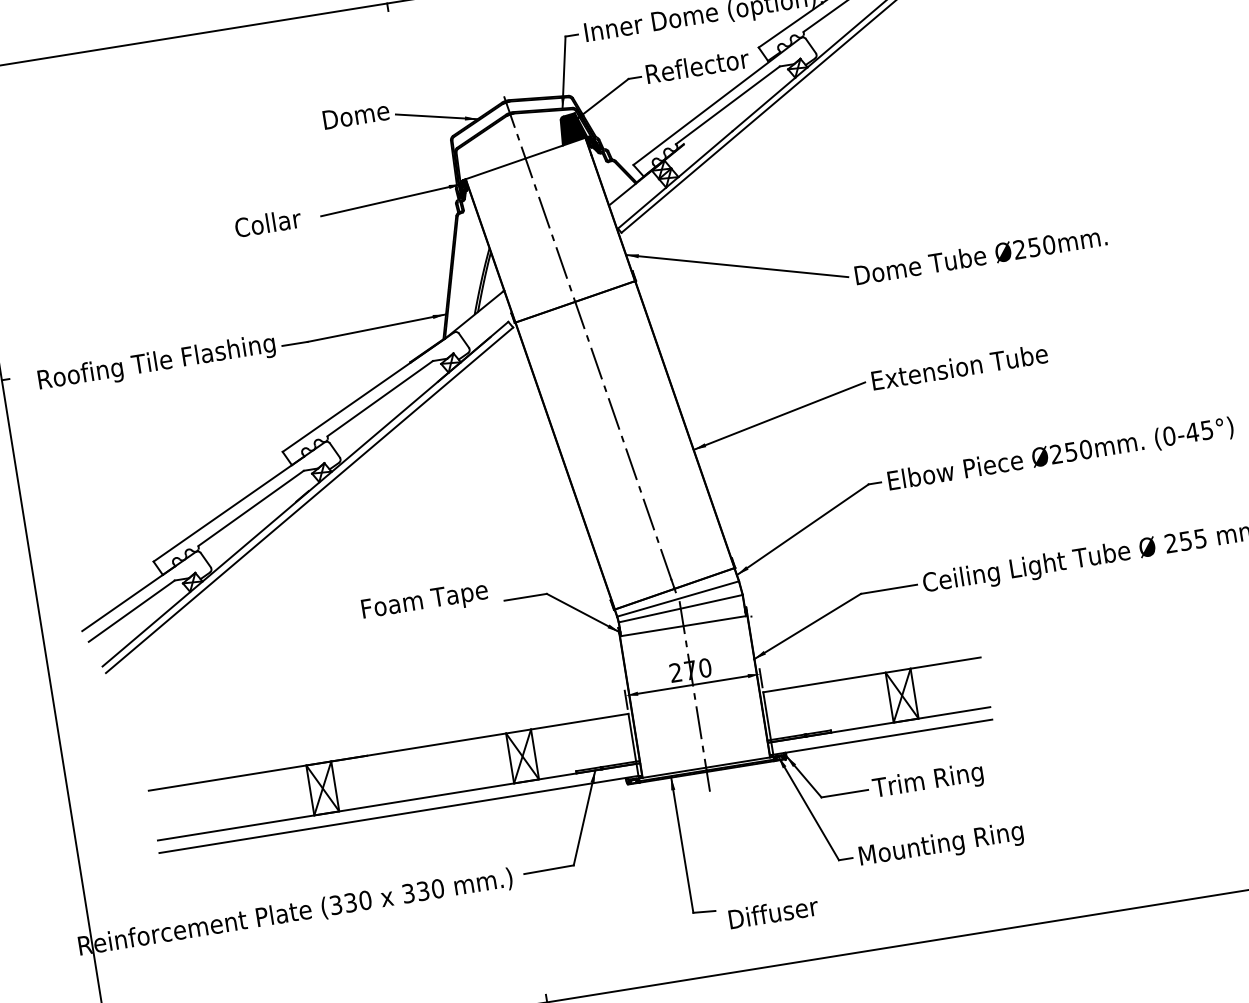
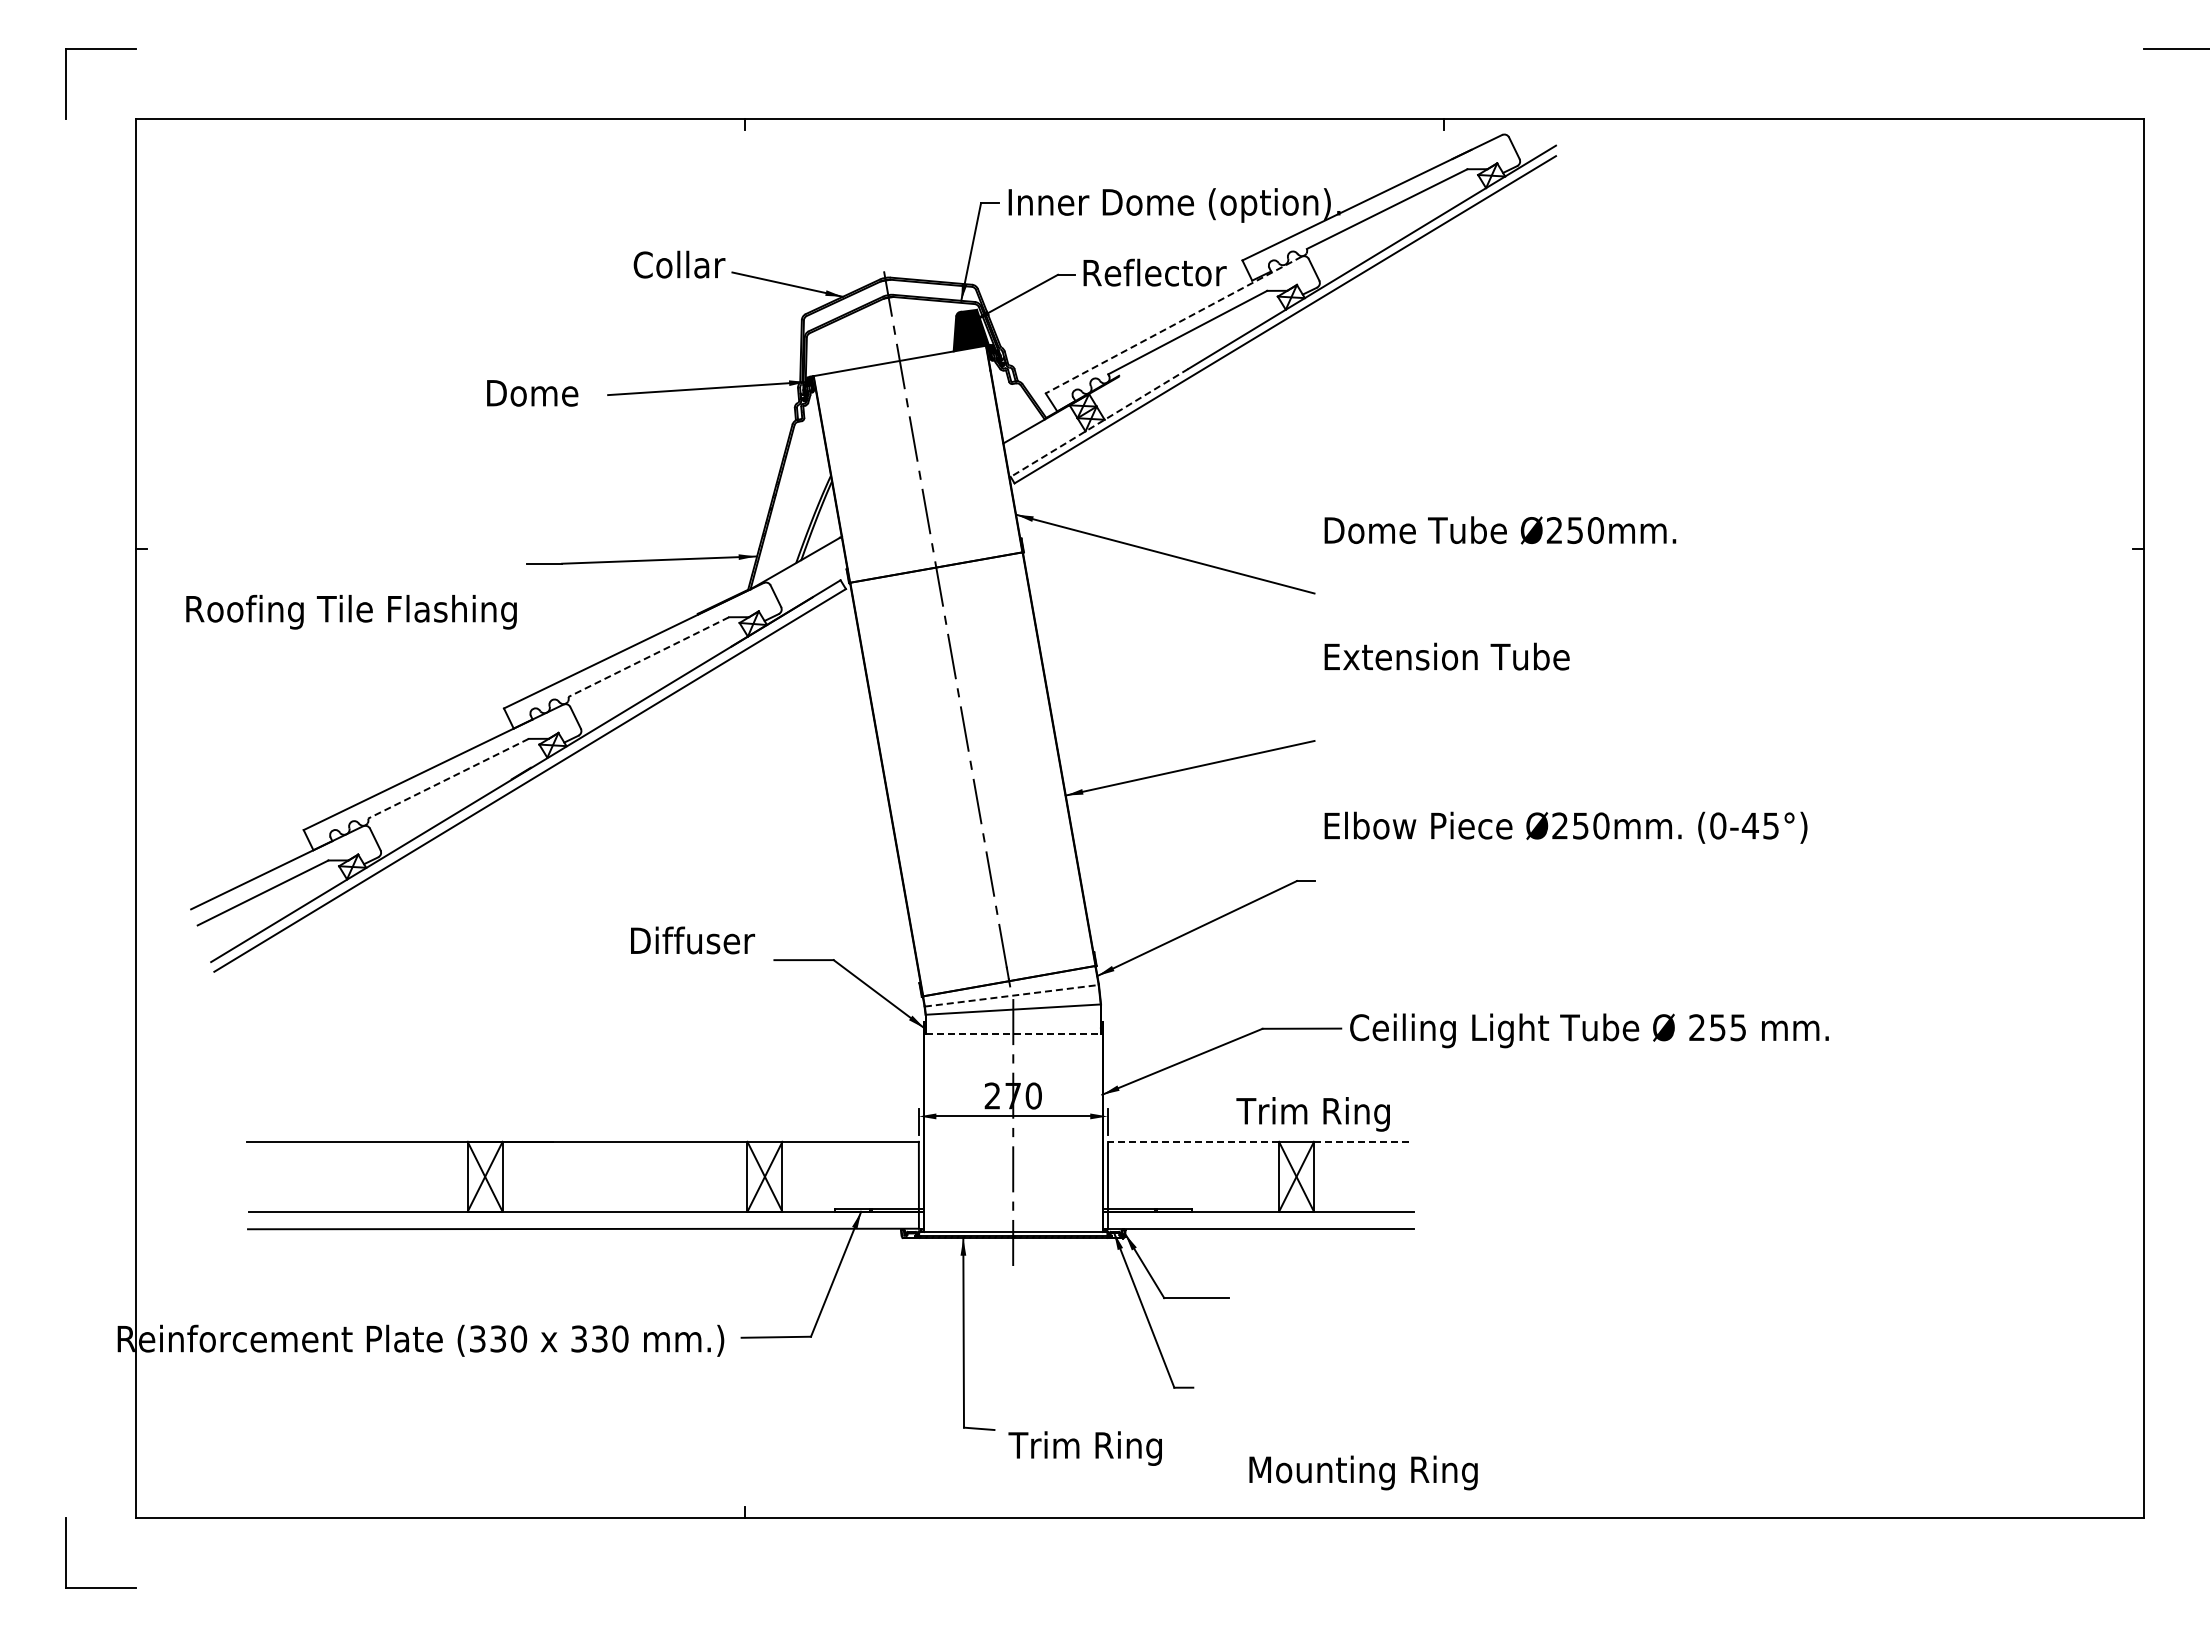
line: (716, 101) -> (1173, 325), solid -> dashed
text: (356, 114) -> (678, 264), Dome -> Collar
hatch: (640, 158) -> (1056, 385), removed
line: (675, 179) -> (1099, 422), solid -> dashed
text: (267, 222) -> (533, 392), Collar -> Dome
text: (981, 255) -> (1500, 530), moved
text: (156, 363) -> (351, 612), moved
text: (959, 366) -> (1446, 656), moved
line: (380, 398) -> (648, 657), solid -> dashed
text: (1060, 454) -> (1565, 827), moved
line: (251, 508) -> (448, 778), solid -> dashed
line: (677, 598) -> (1011, 995), solid -> dashed
text: (425, 601) -> (666, 943), Foam Tape -> Diffuser
line: (683, 626) -> (1013, 1034), solid -> dashed
line: (945, 662) -> (1363, 1141), solid -> dashed
line: (824, 682) -> (1193, 1141), solid -> dashed
text: (927, 782) -> (1312, 1114), moved
text: (941, 845) -> (1363, 1472), moved
text: (781, 913) -> (1084, 1448), Diffuser -> Trim Ring

